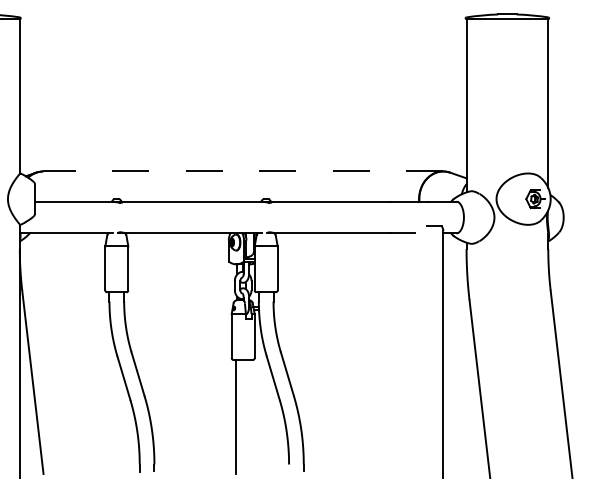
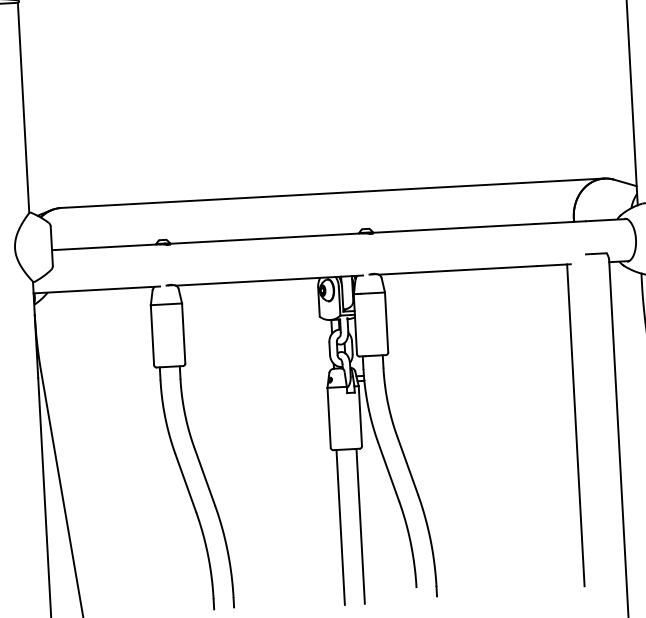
line: (243, 171) -> (333, 193), dashed -> solid
line: (412, 351) -> (575, 425), added
line: (250, 416) -> (360, 525), added

